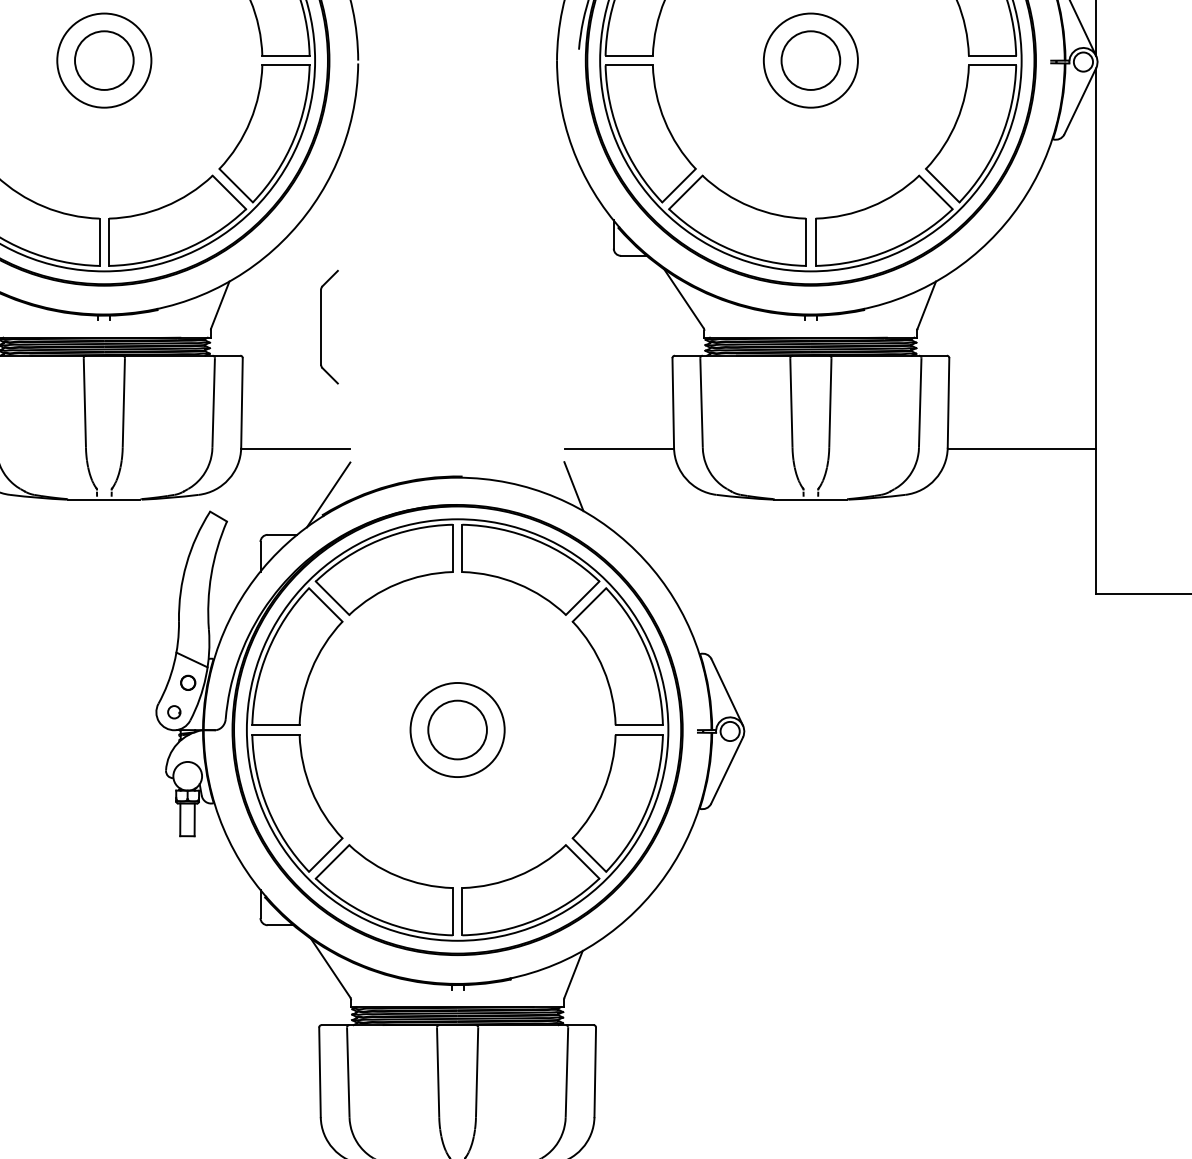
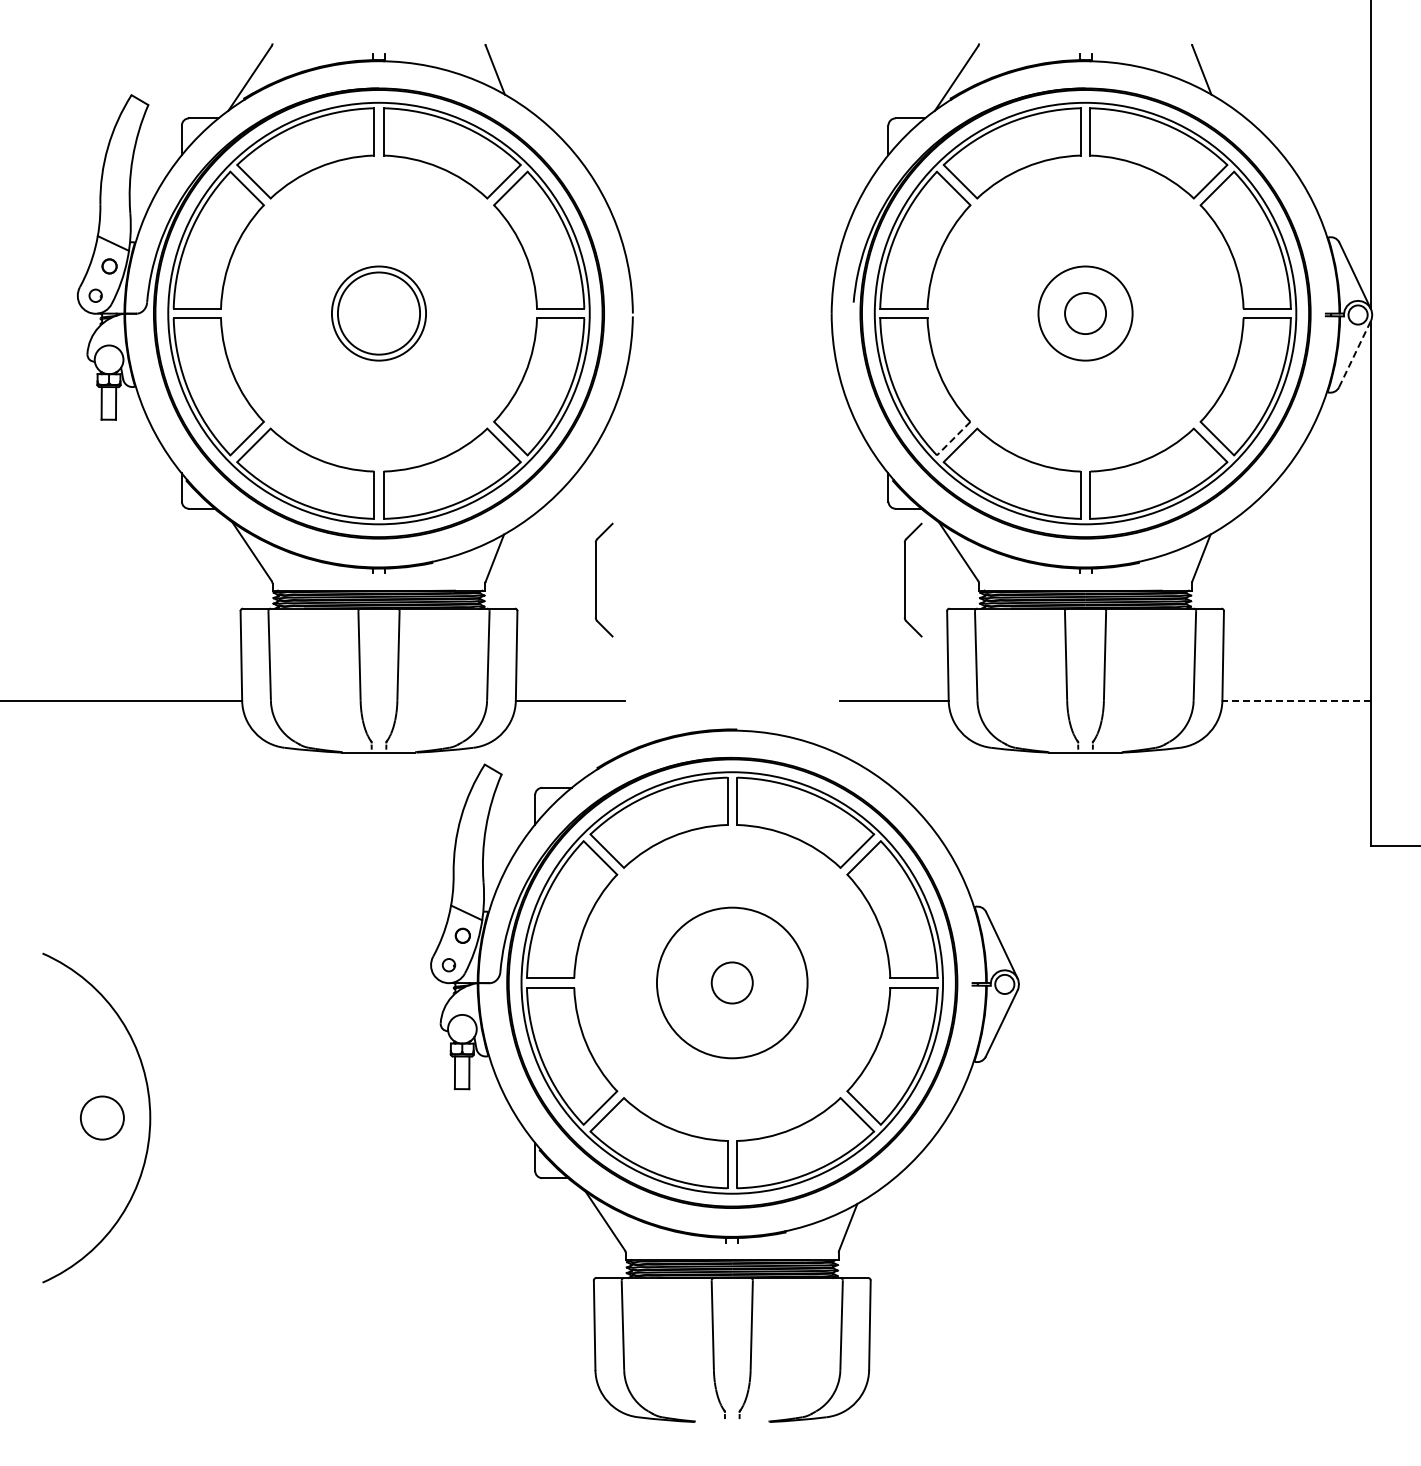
circle: (103, 60) -> (378, 313), size x1.4
circle: (810, 60) -> (1085, 313), size x0.7
line: (1079, 101) -> (1354, 354), solid -> dashed
line: (678, 185) -> (953, 438), solid -> dashed
part: (630, 326) -> (905, 579), added
line: (1020, 448) -> (1295, 701), solid -> dashed
line: (573, 486) -> (848, 739), removed
line: (328, 494) -> (603, 747), removed
circle: (456, 729) -> (731, 982), size x0.7
circle: (457, 729) -> (732, 982), size x1.6

